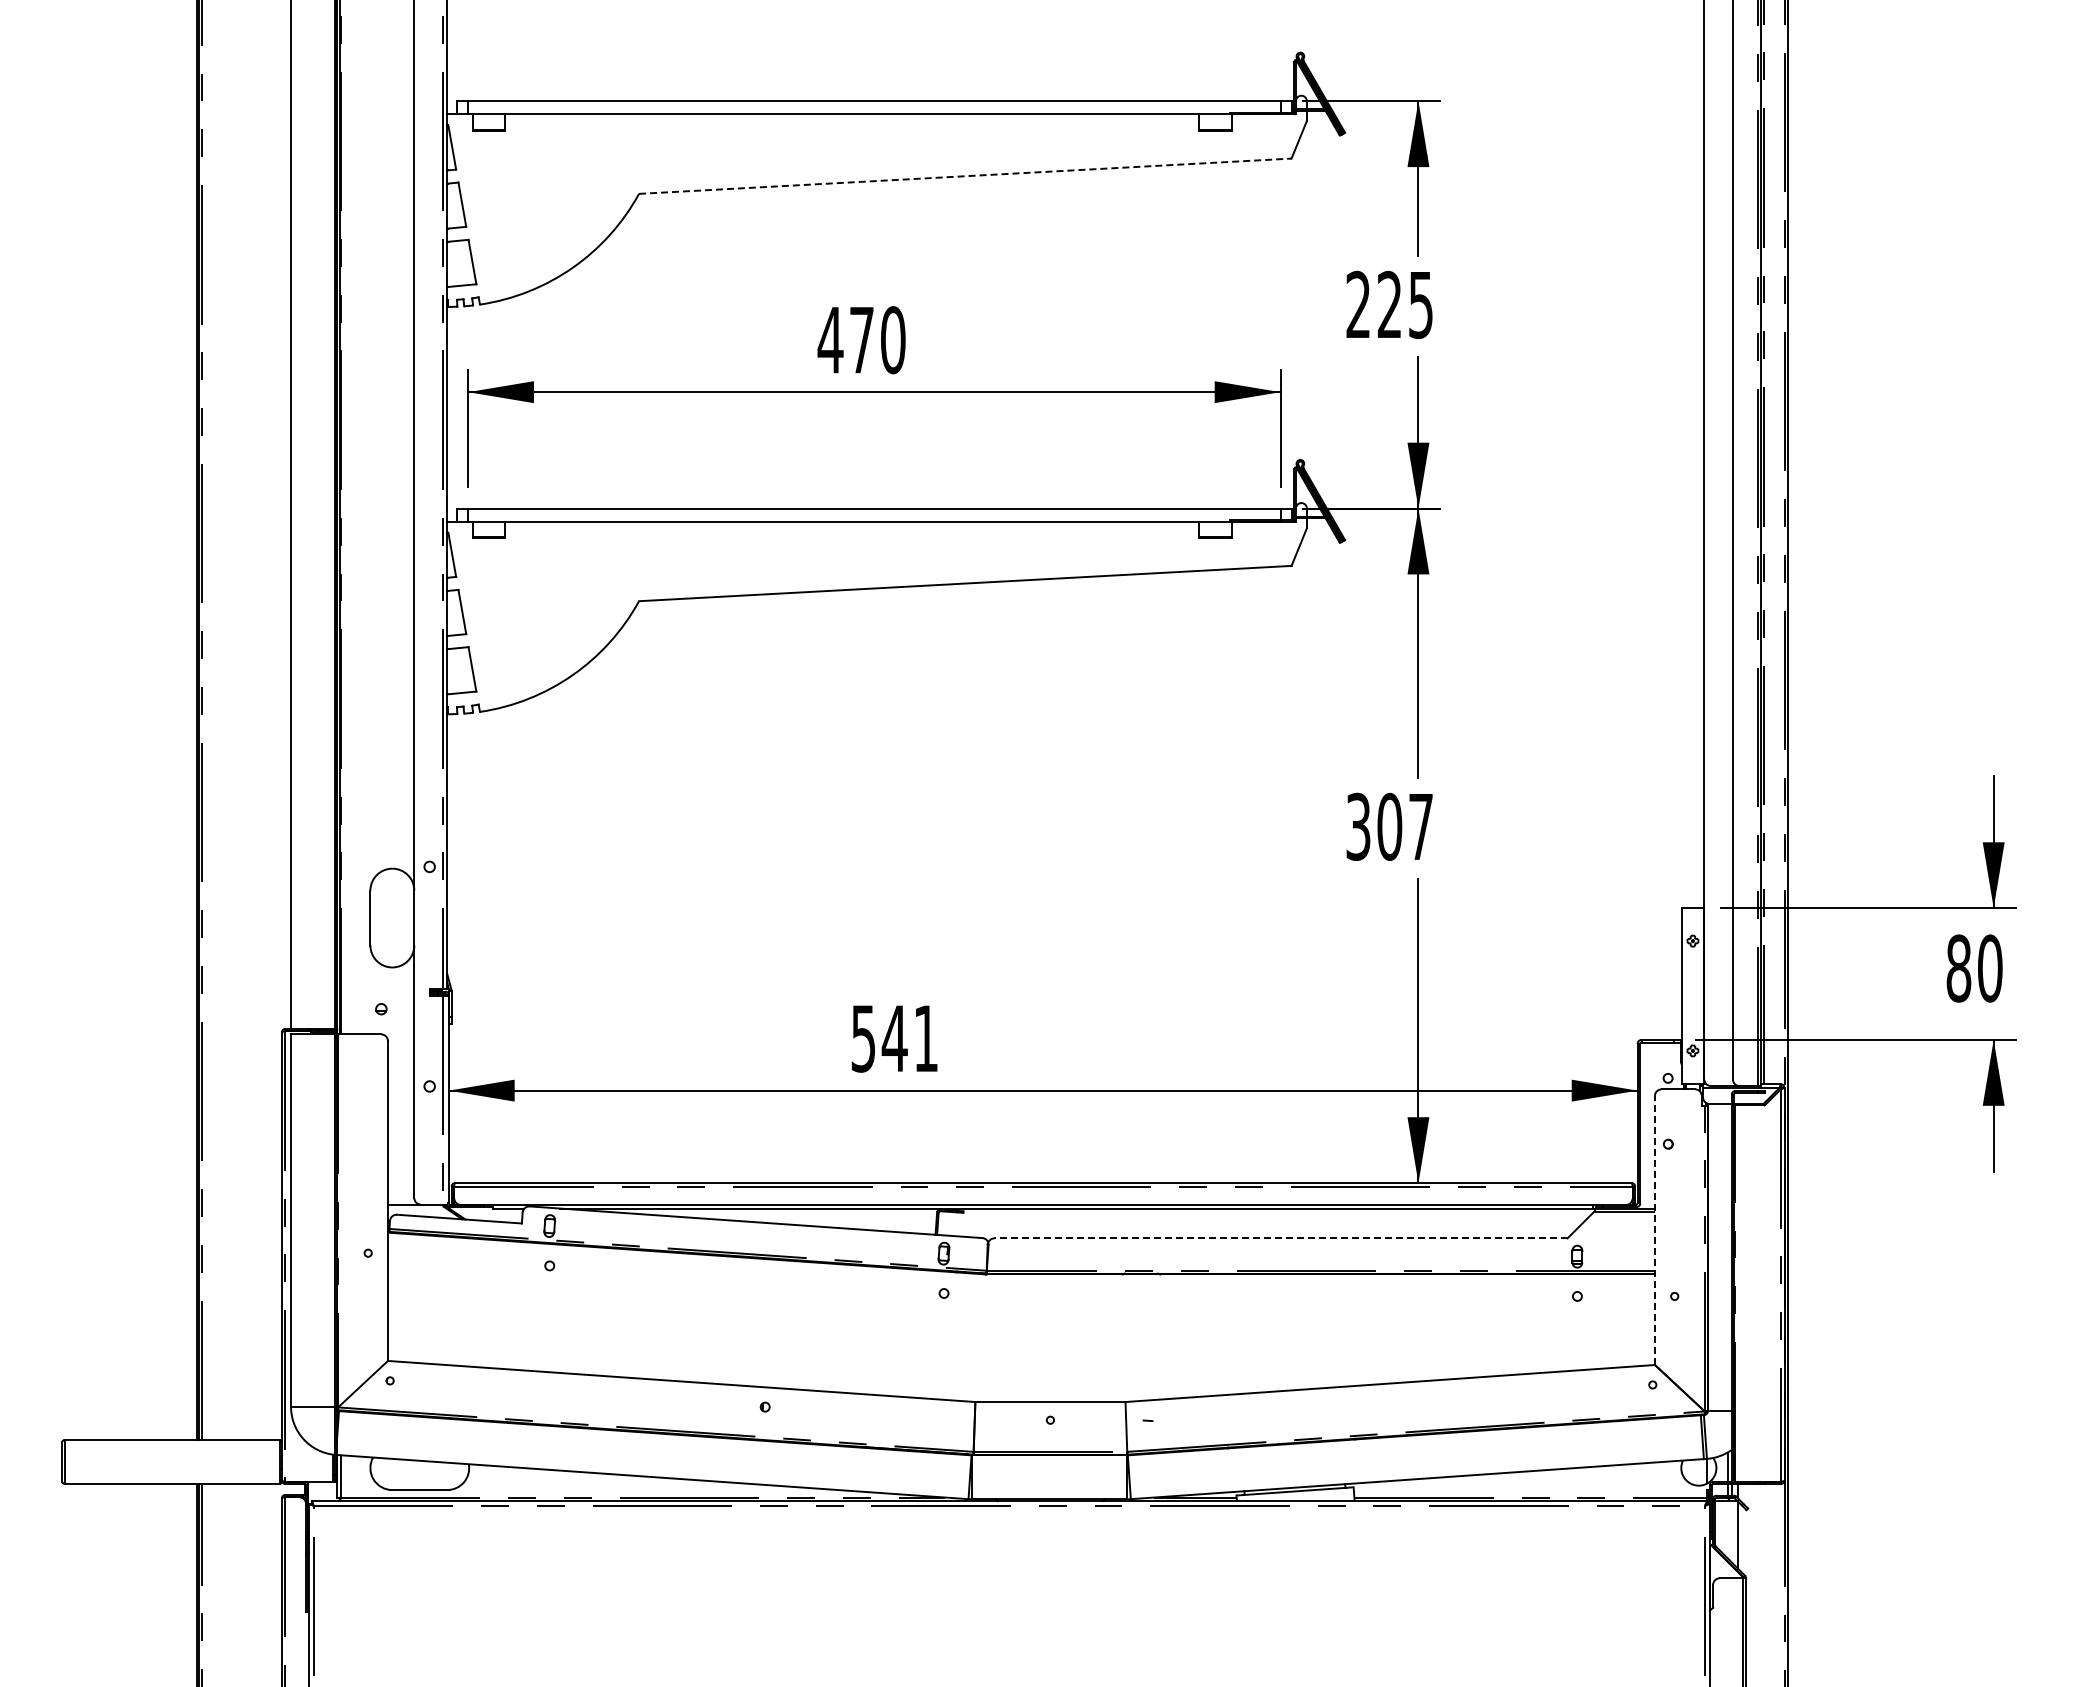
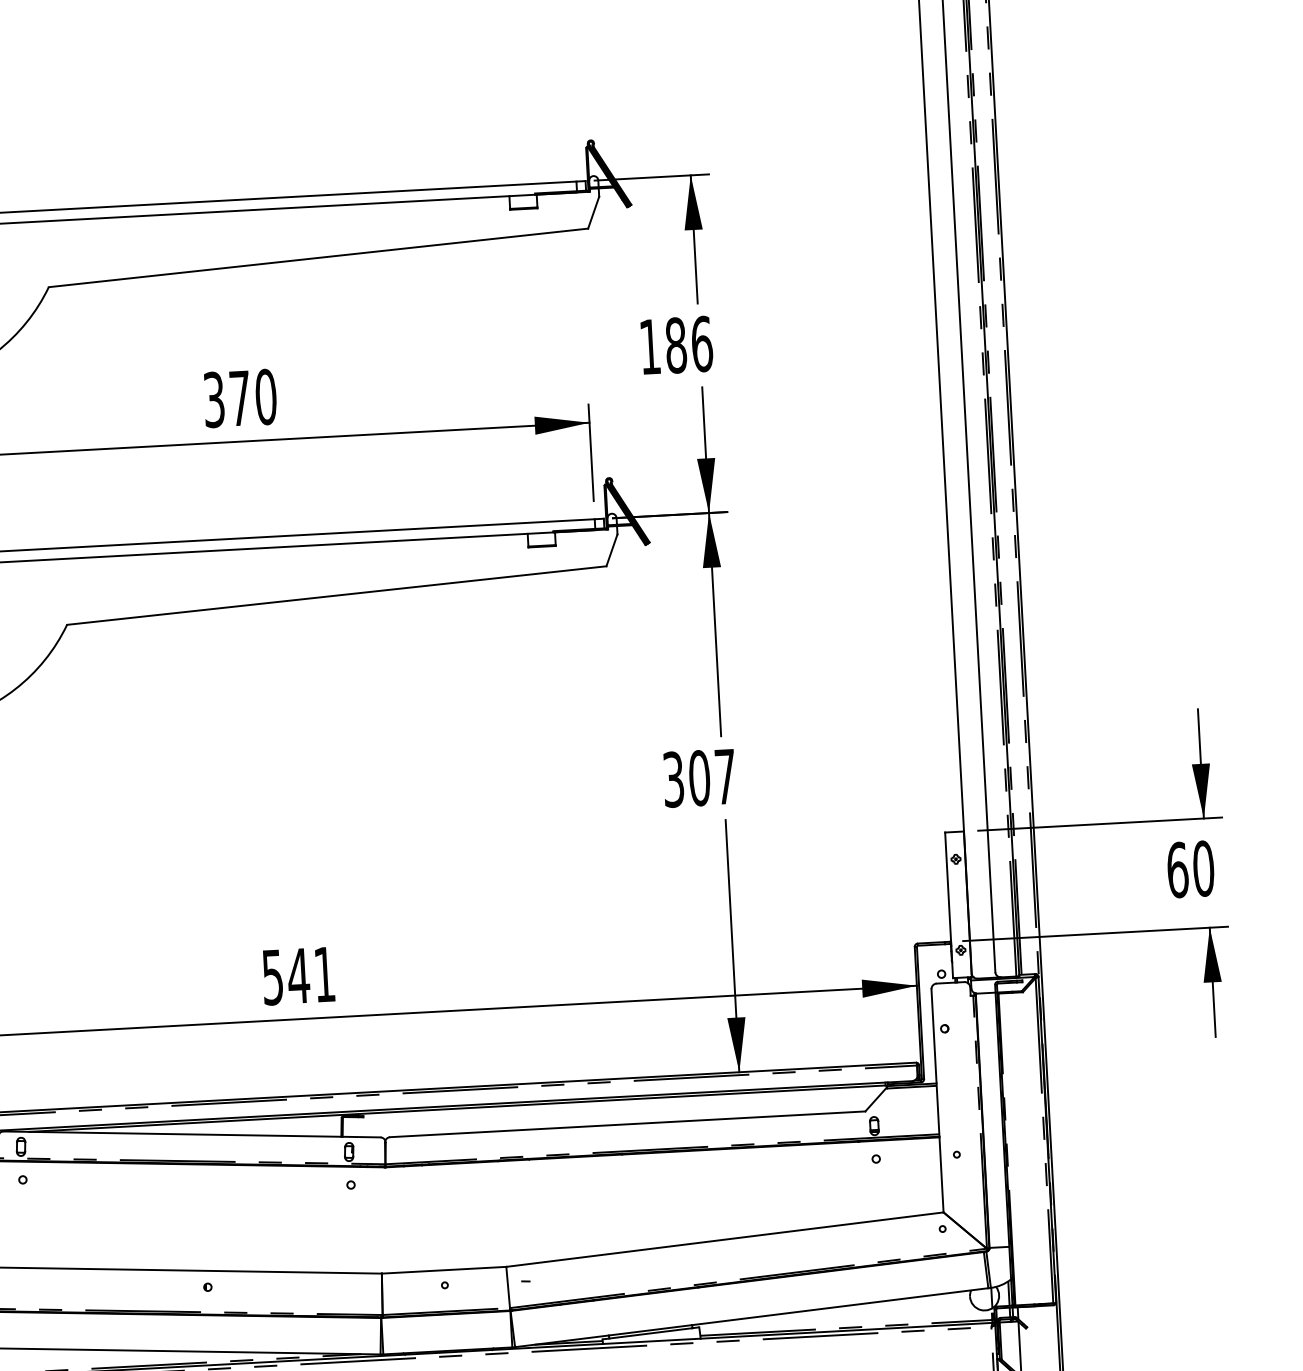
line: (965, 176) -> (318, 258), dashed -> solid
text: (1389, 304) -> (675, 345), 225 -> 186
text: (830, 340) -> (214, 400), 470 -> 370
text: (1958, 968) -> (1177, 870), 80 -> 60
line: (1654, 1230) -> (937, 1100), dashed -> solid
line: (1280, 1238) -> (627, 1124), dashed -> solid

